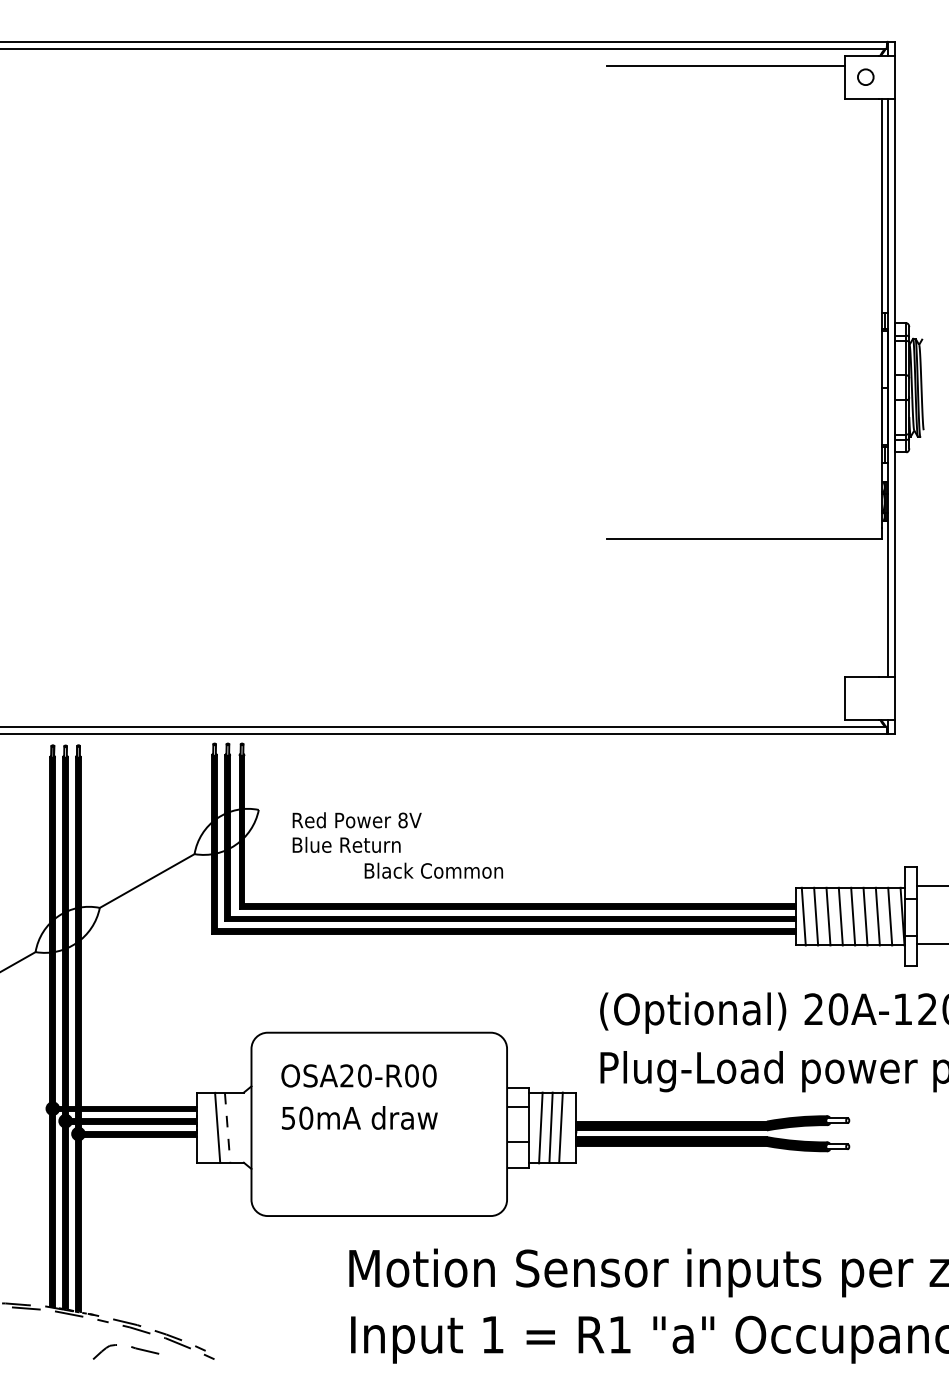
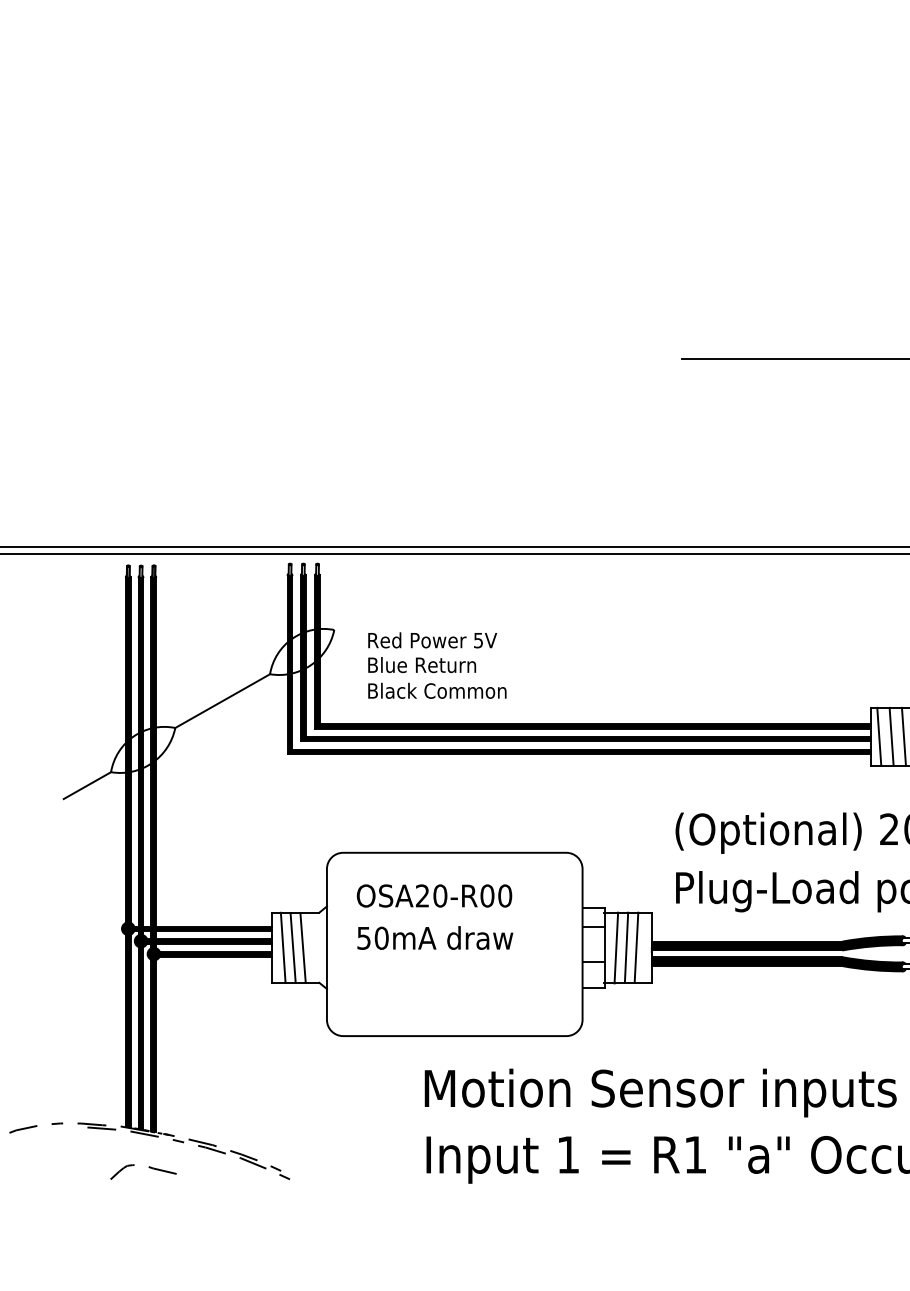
text: (402, 820) -> (477, 640), 8V -> 5V
text: (433, 870) -> (436, 690), moved
line: (207, 1127) -> (282, 947), added
line: (227, 1128) -> (302, 948), dashed -> solid
curve: (131, 1347) -> (148, 1167), moved

